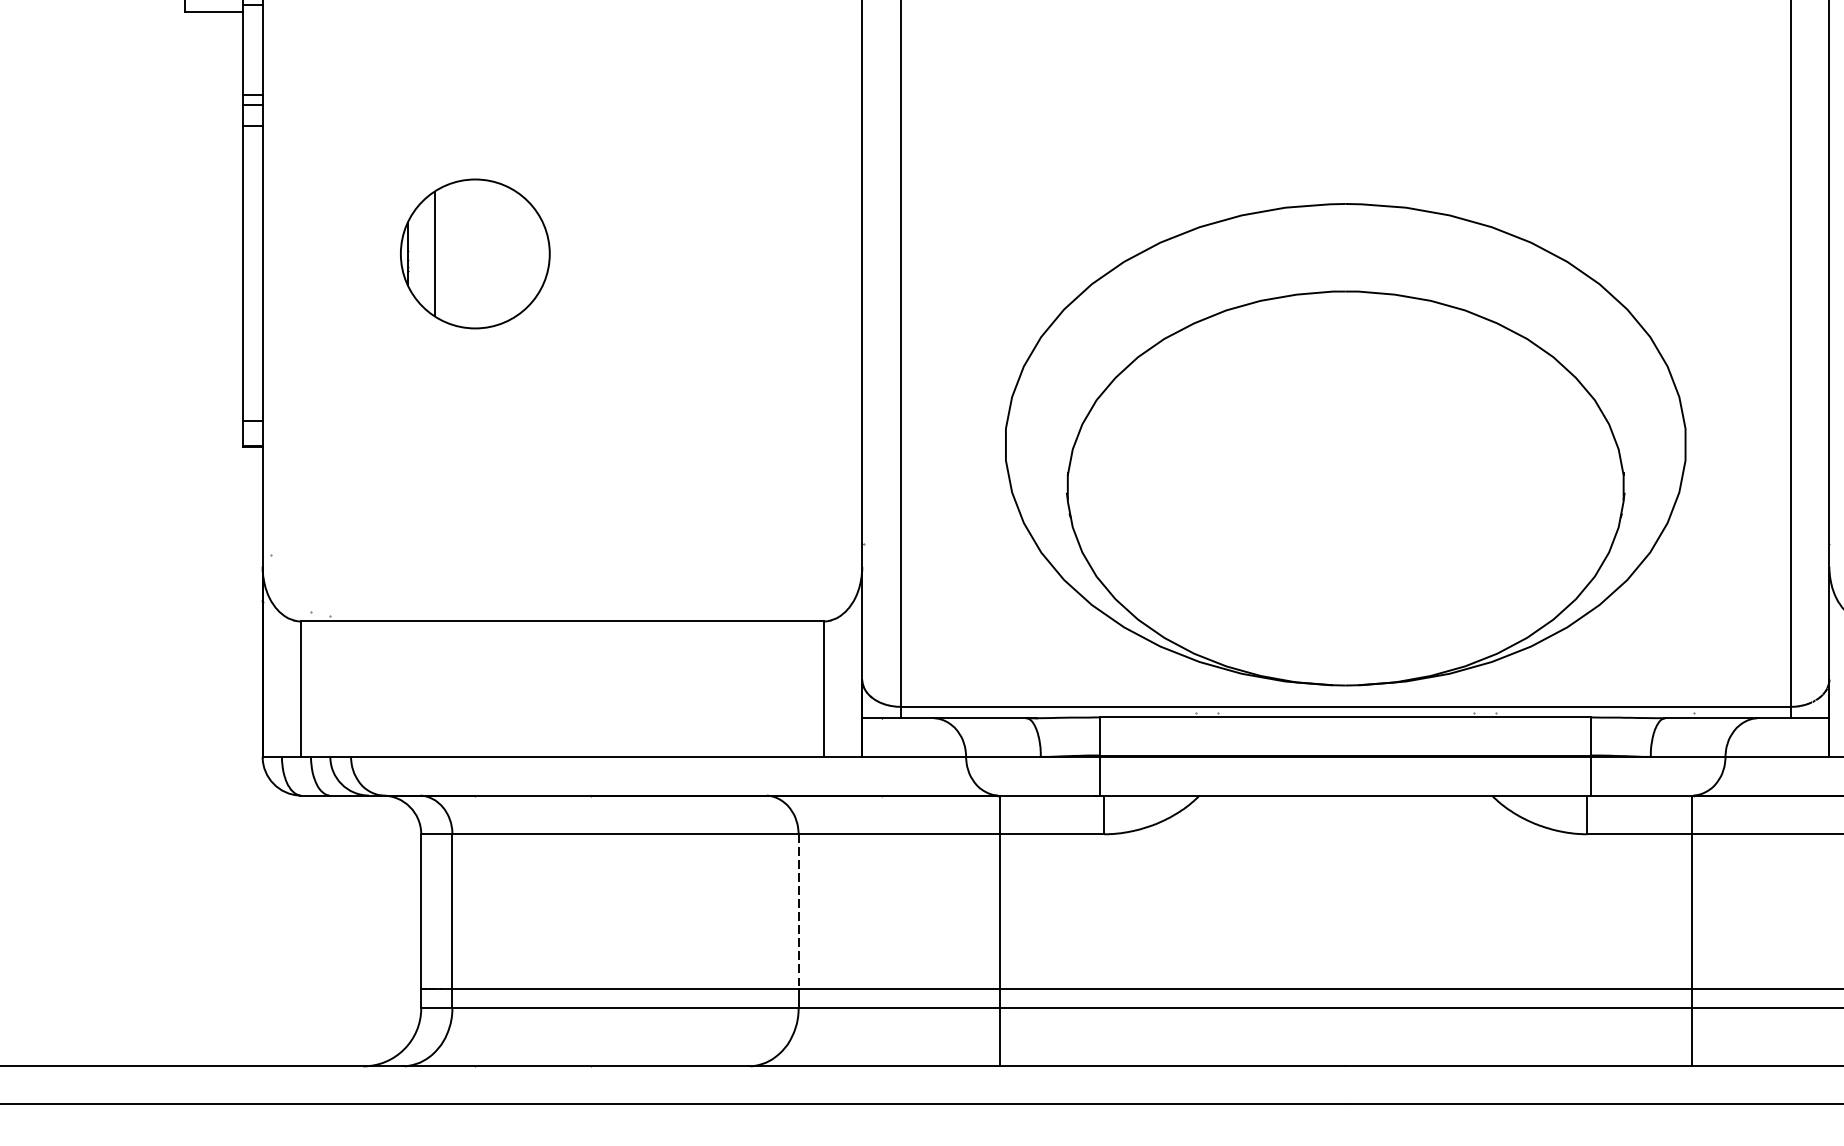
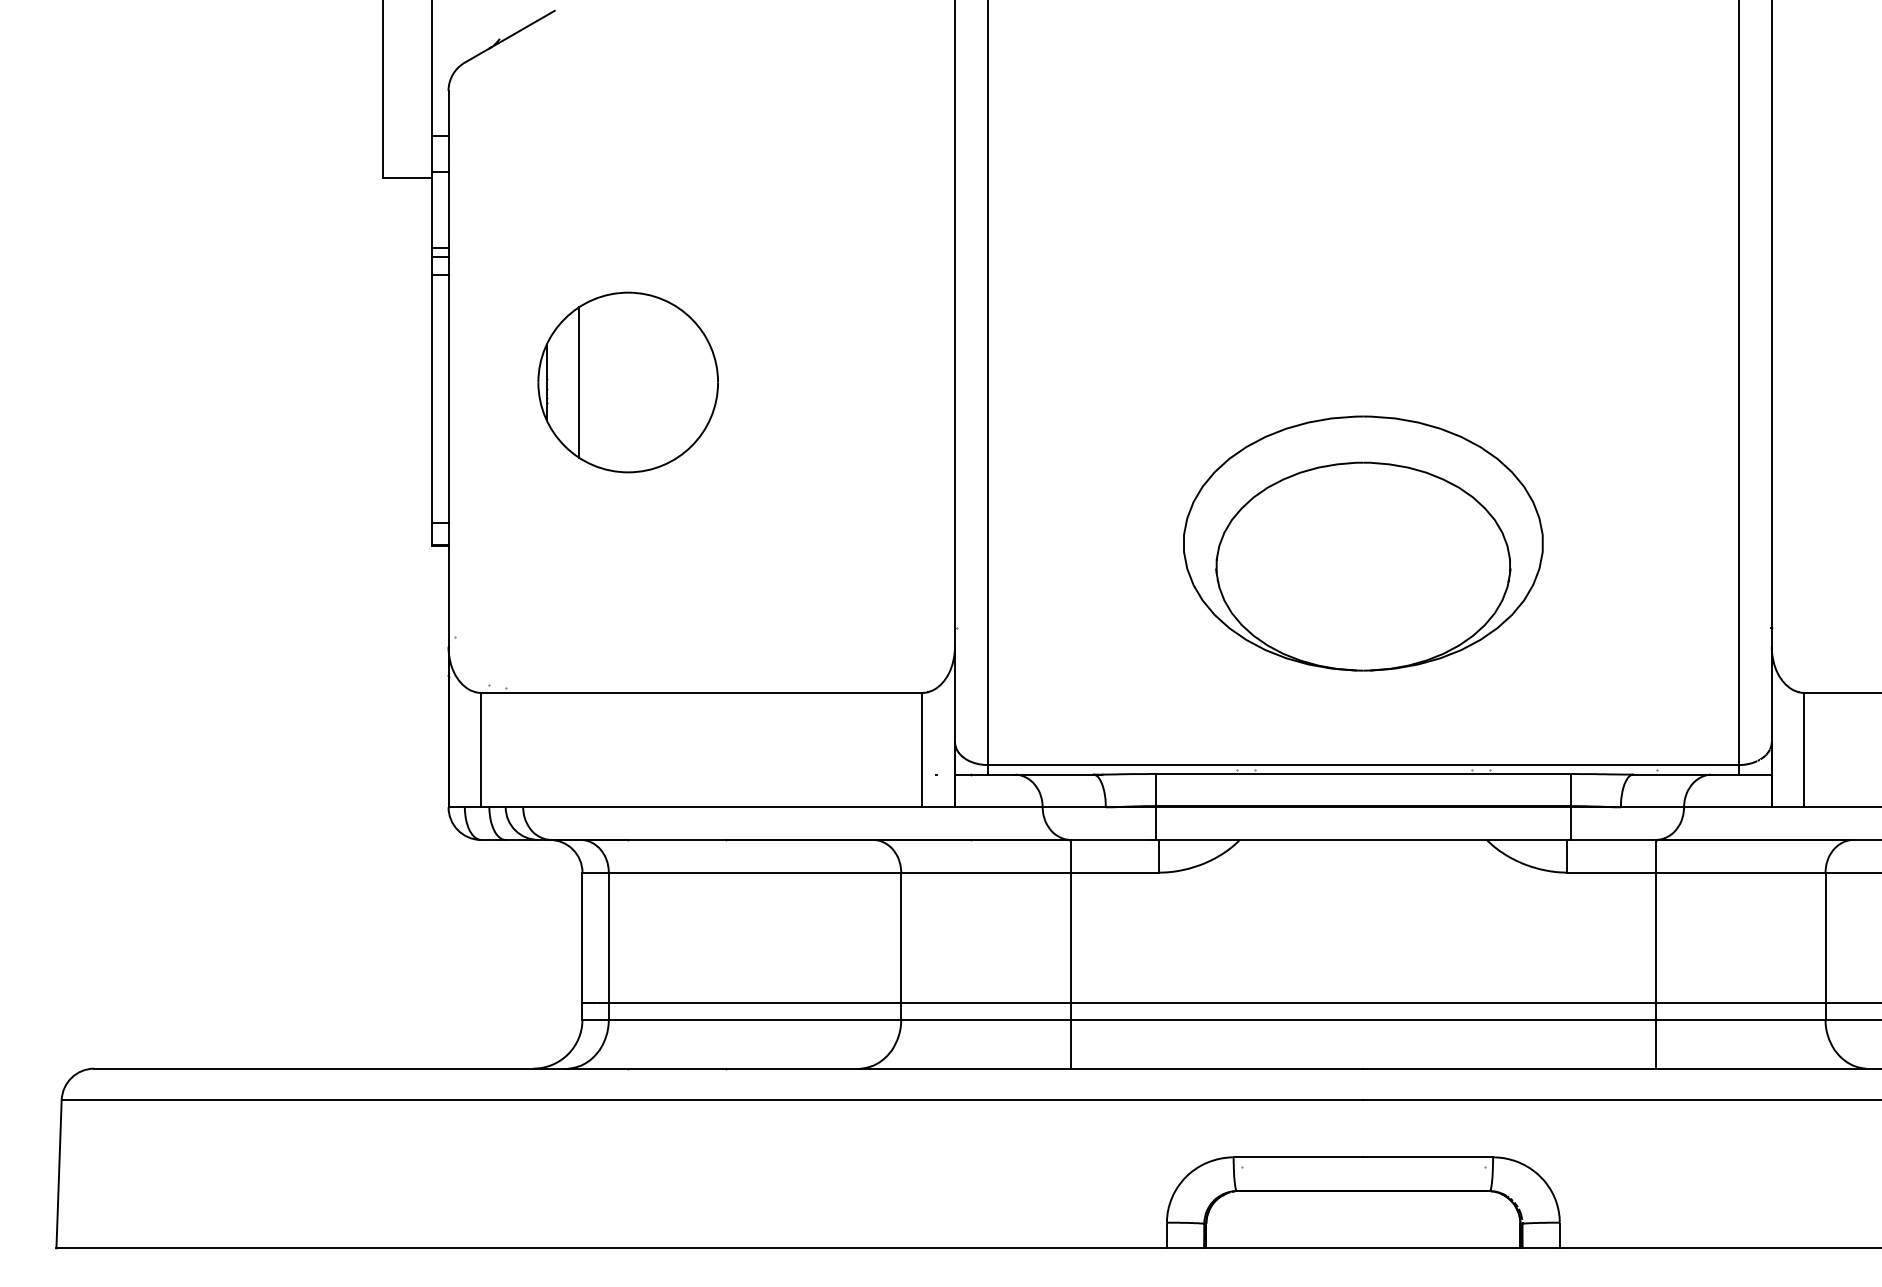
part: (474, 253) -> (627, 382), size x1.43
part: (1345, 444) -> (1363, 543), size x0.62
line: (798, 912) -> (901, 938), dashed -> solid

